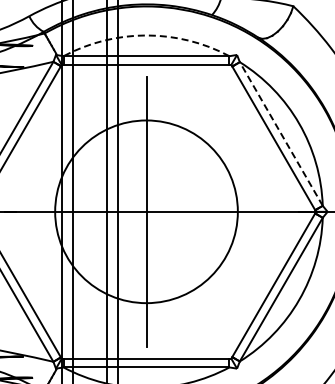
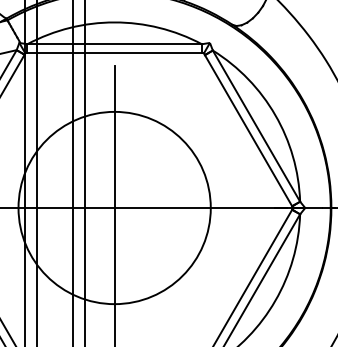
arc: (146, 35) -> (114, 22), dashed -> solid
line: (281, 134) -> (256, 126), dashed -> solid

